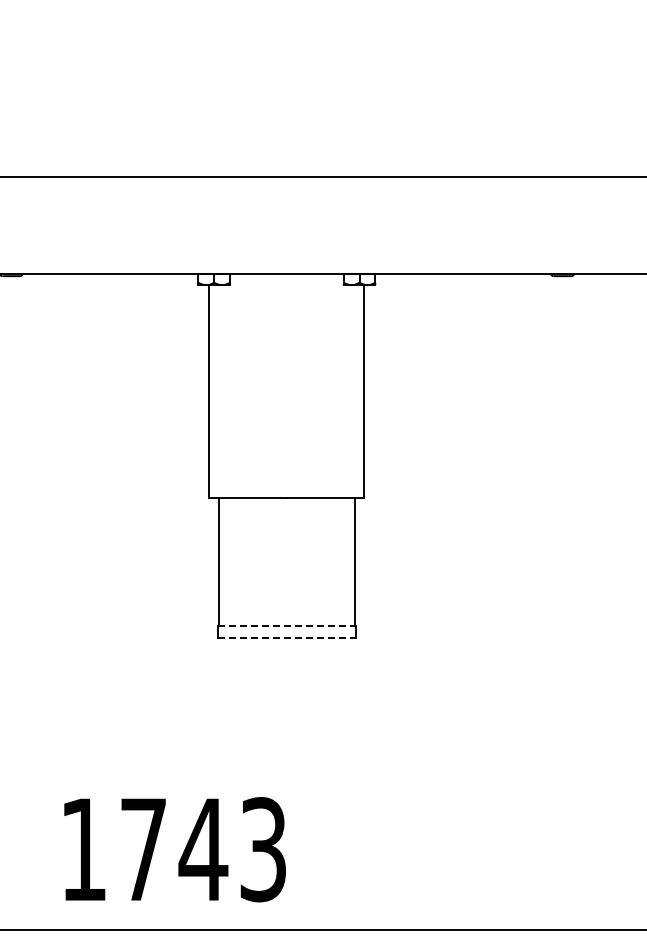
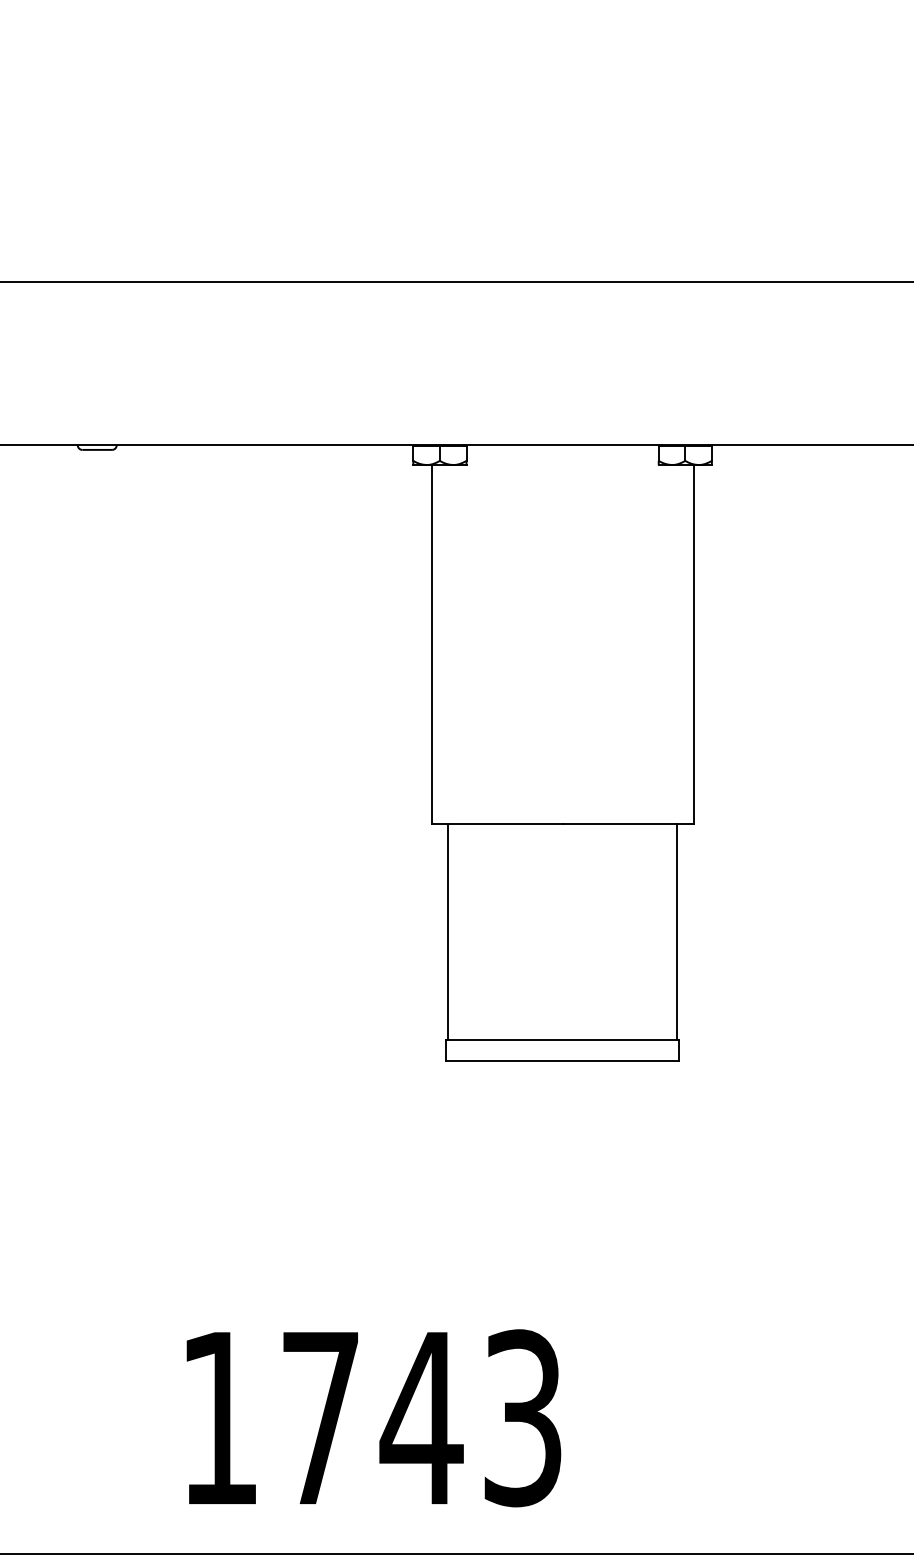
line: (286, 625) -> (561, 1039), dashed -> solid
line: (286, 638) -> (561, 1061), dashed -> solid

